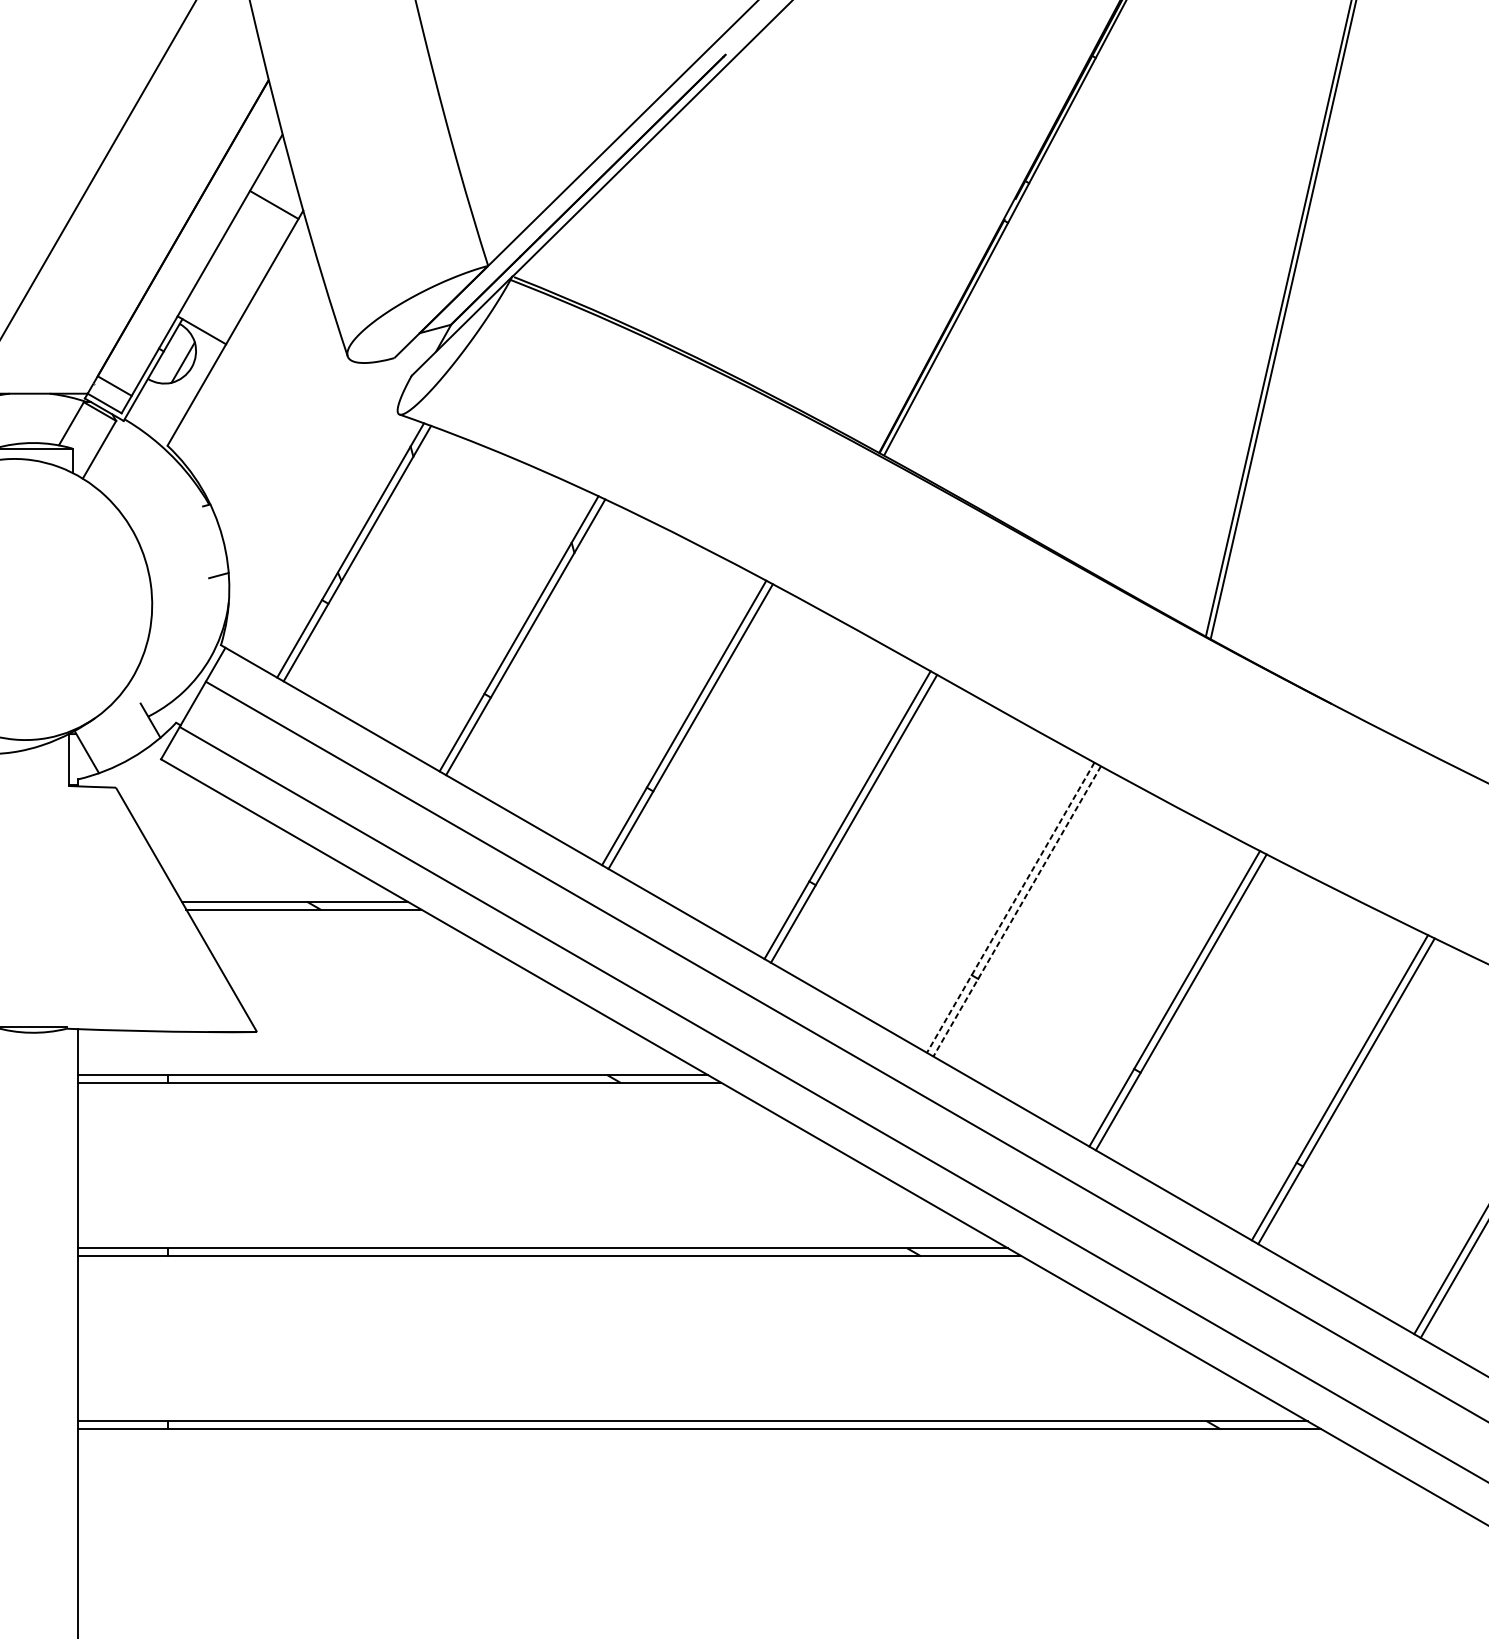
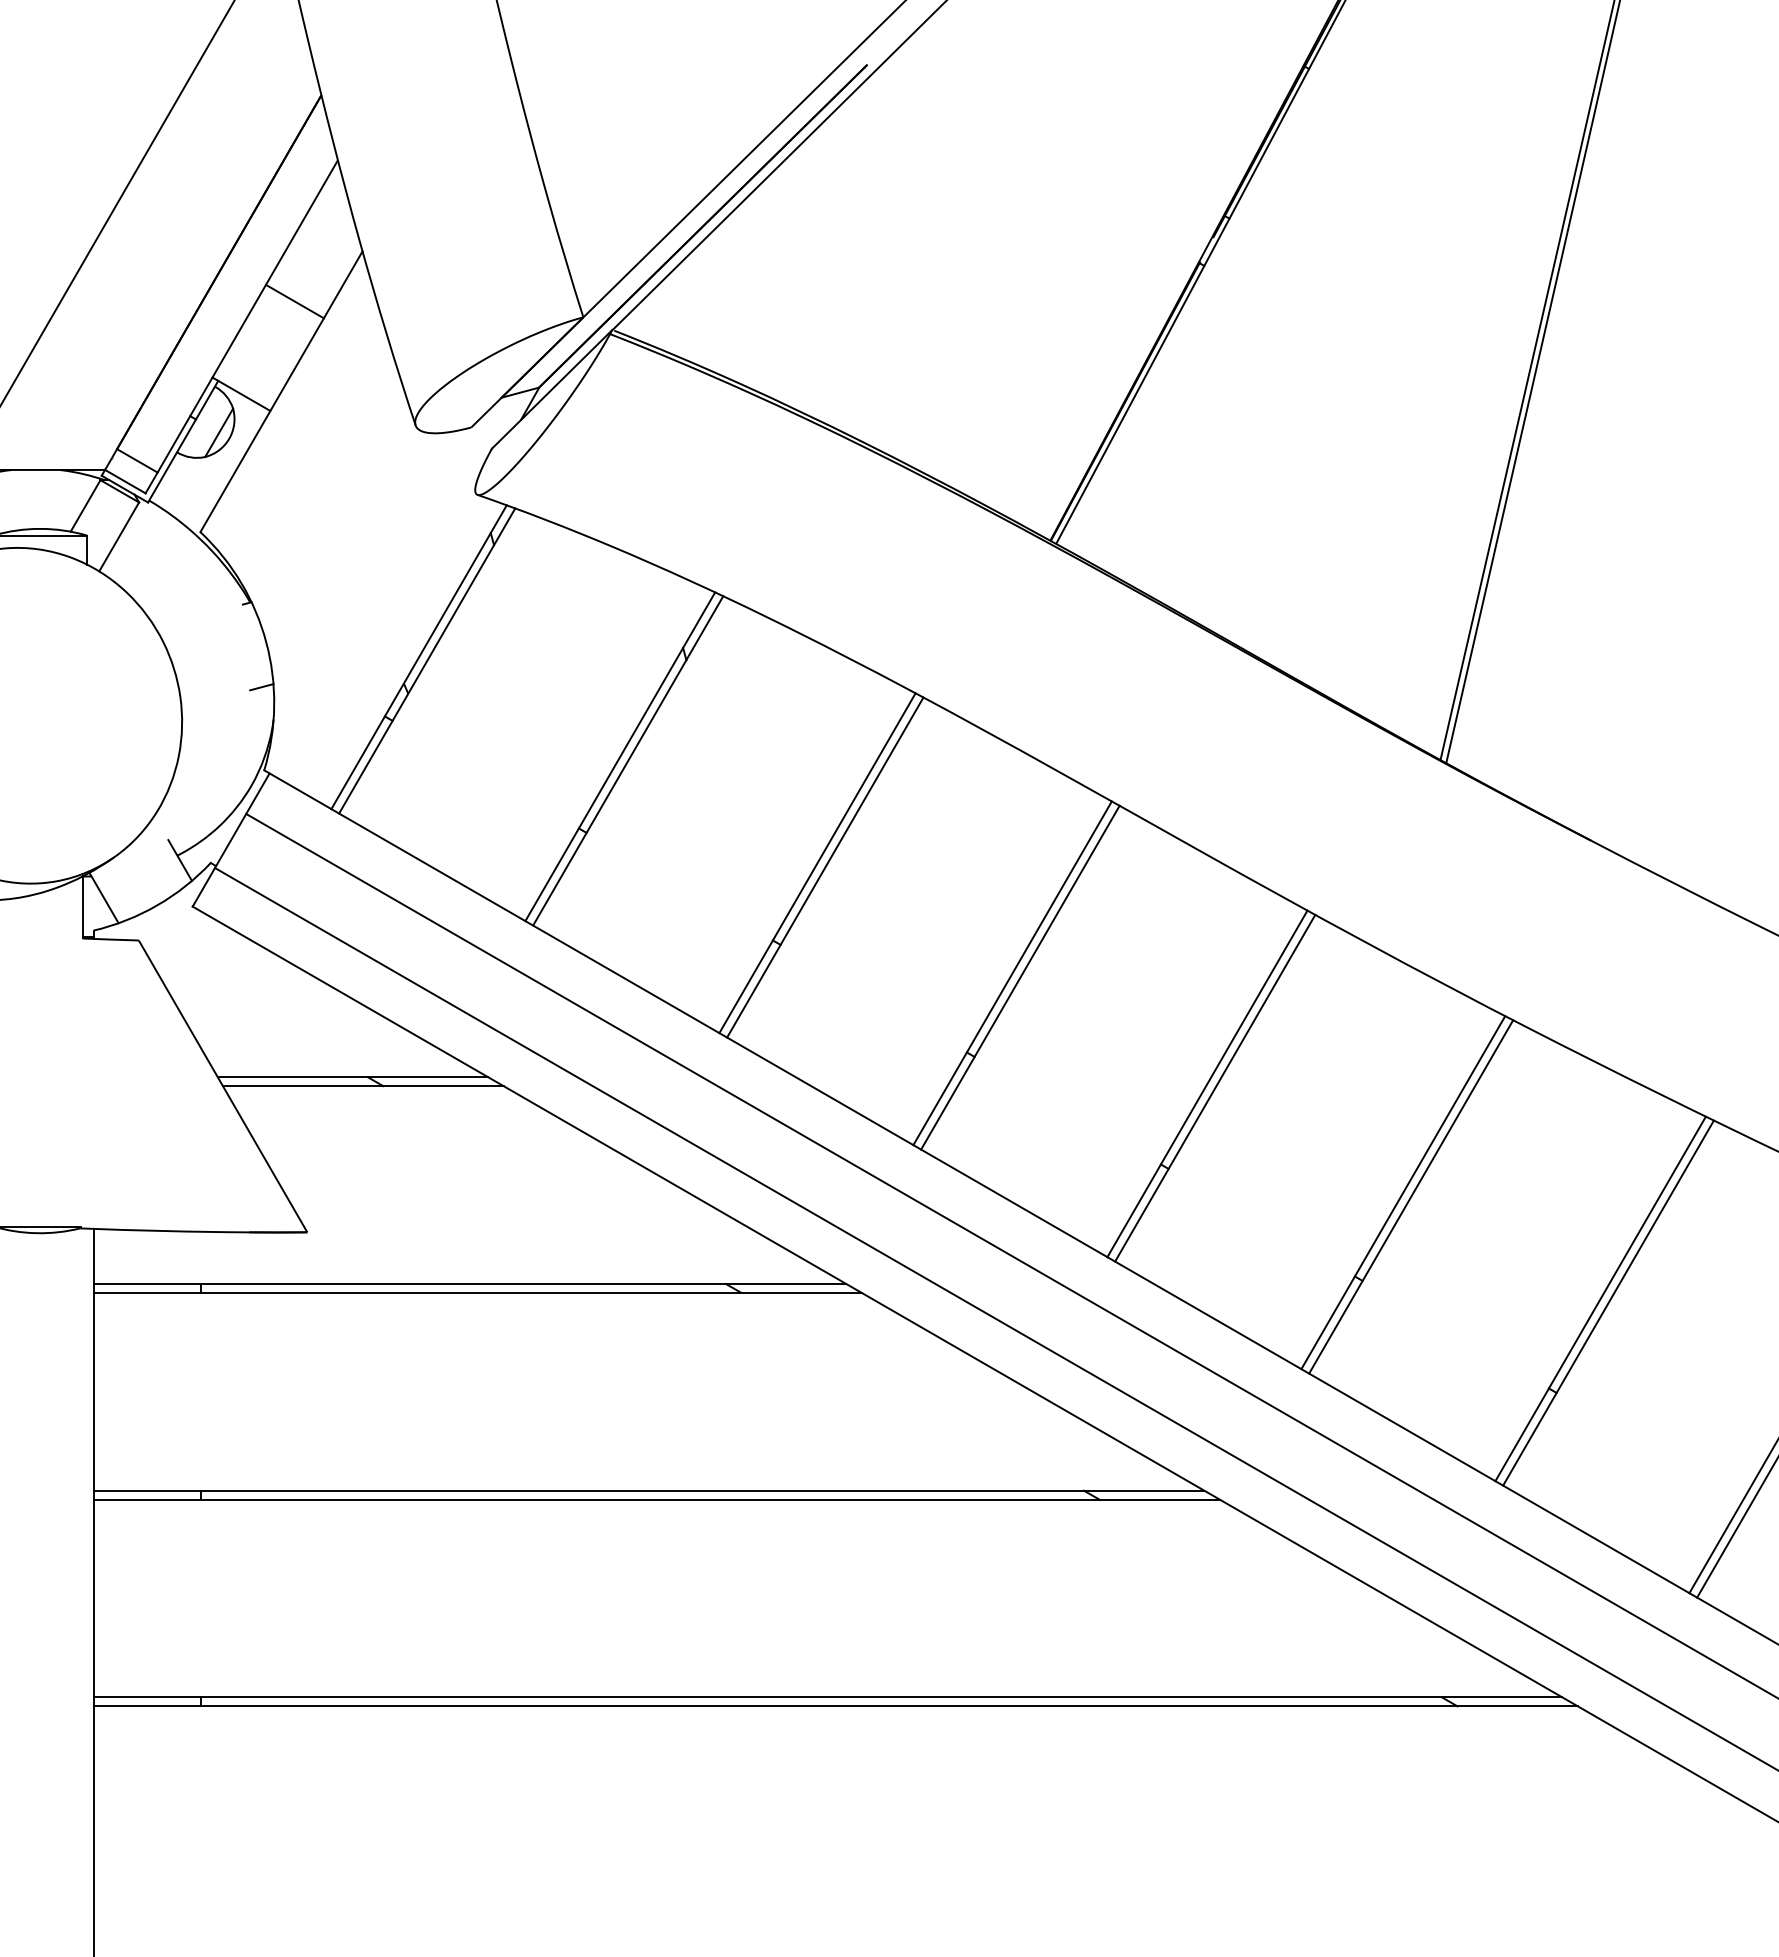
line: (273, 204) -> (294, 301), moved
line: (1010, 908) -> (1207, 1084), dashed -> solid
line: (1016, 911) -> (1214, 1088), dashed -> solid

